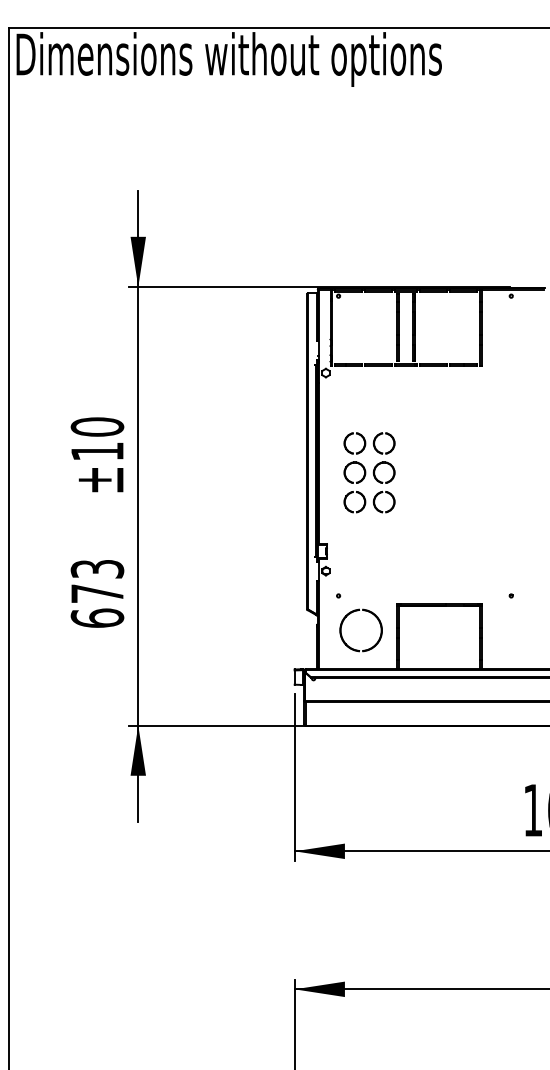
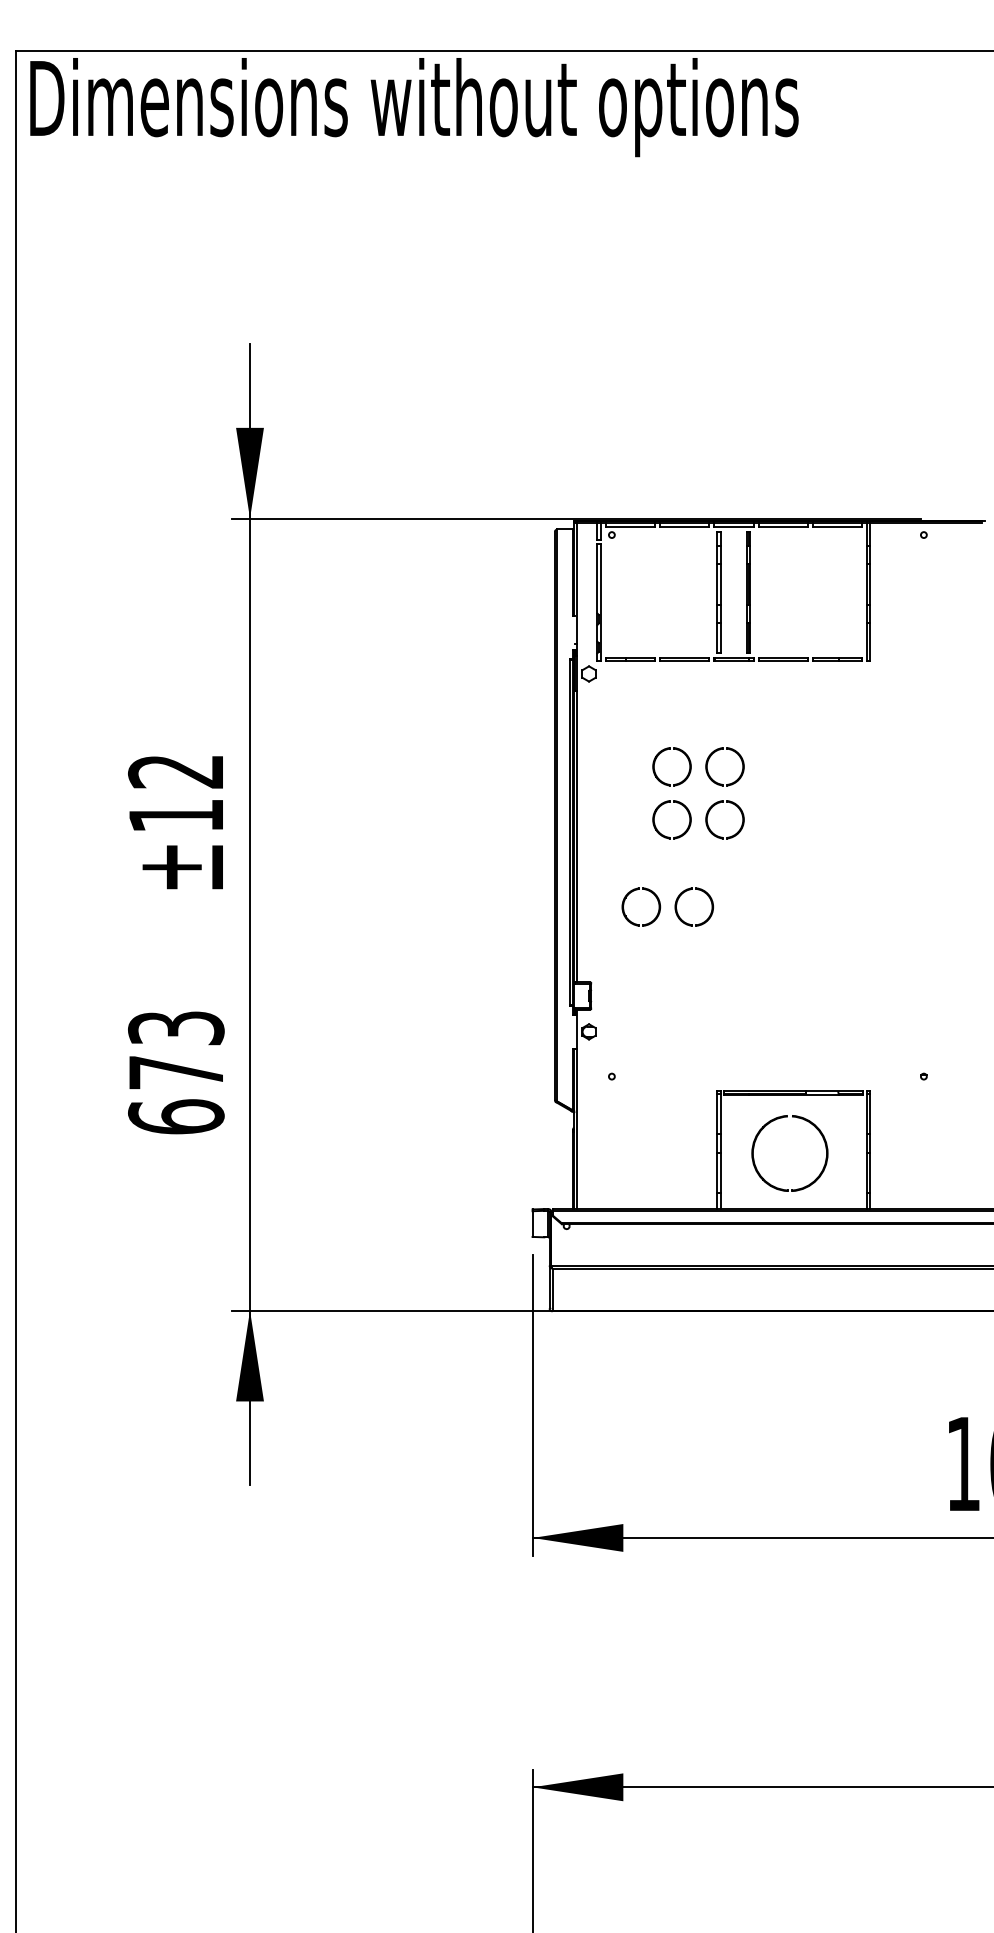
text: (97, 426) -> (176, 770), ±10 -> ±12
part: (363, 450) -> (687, 779), moved
part: (342, 625) -> (756, 1144), moved

